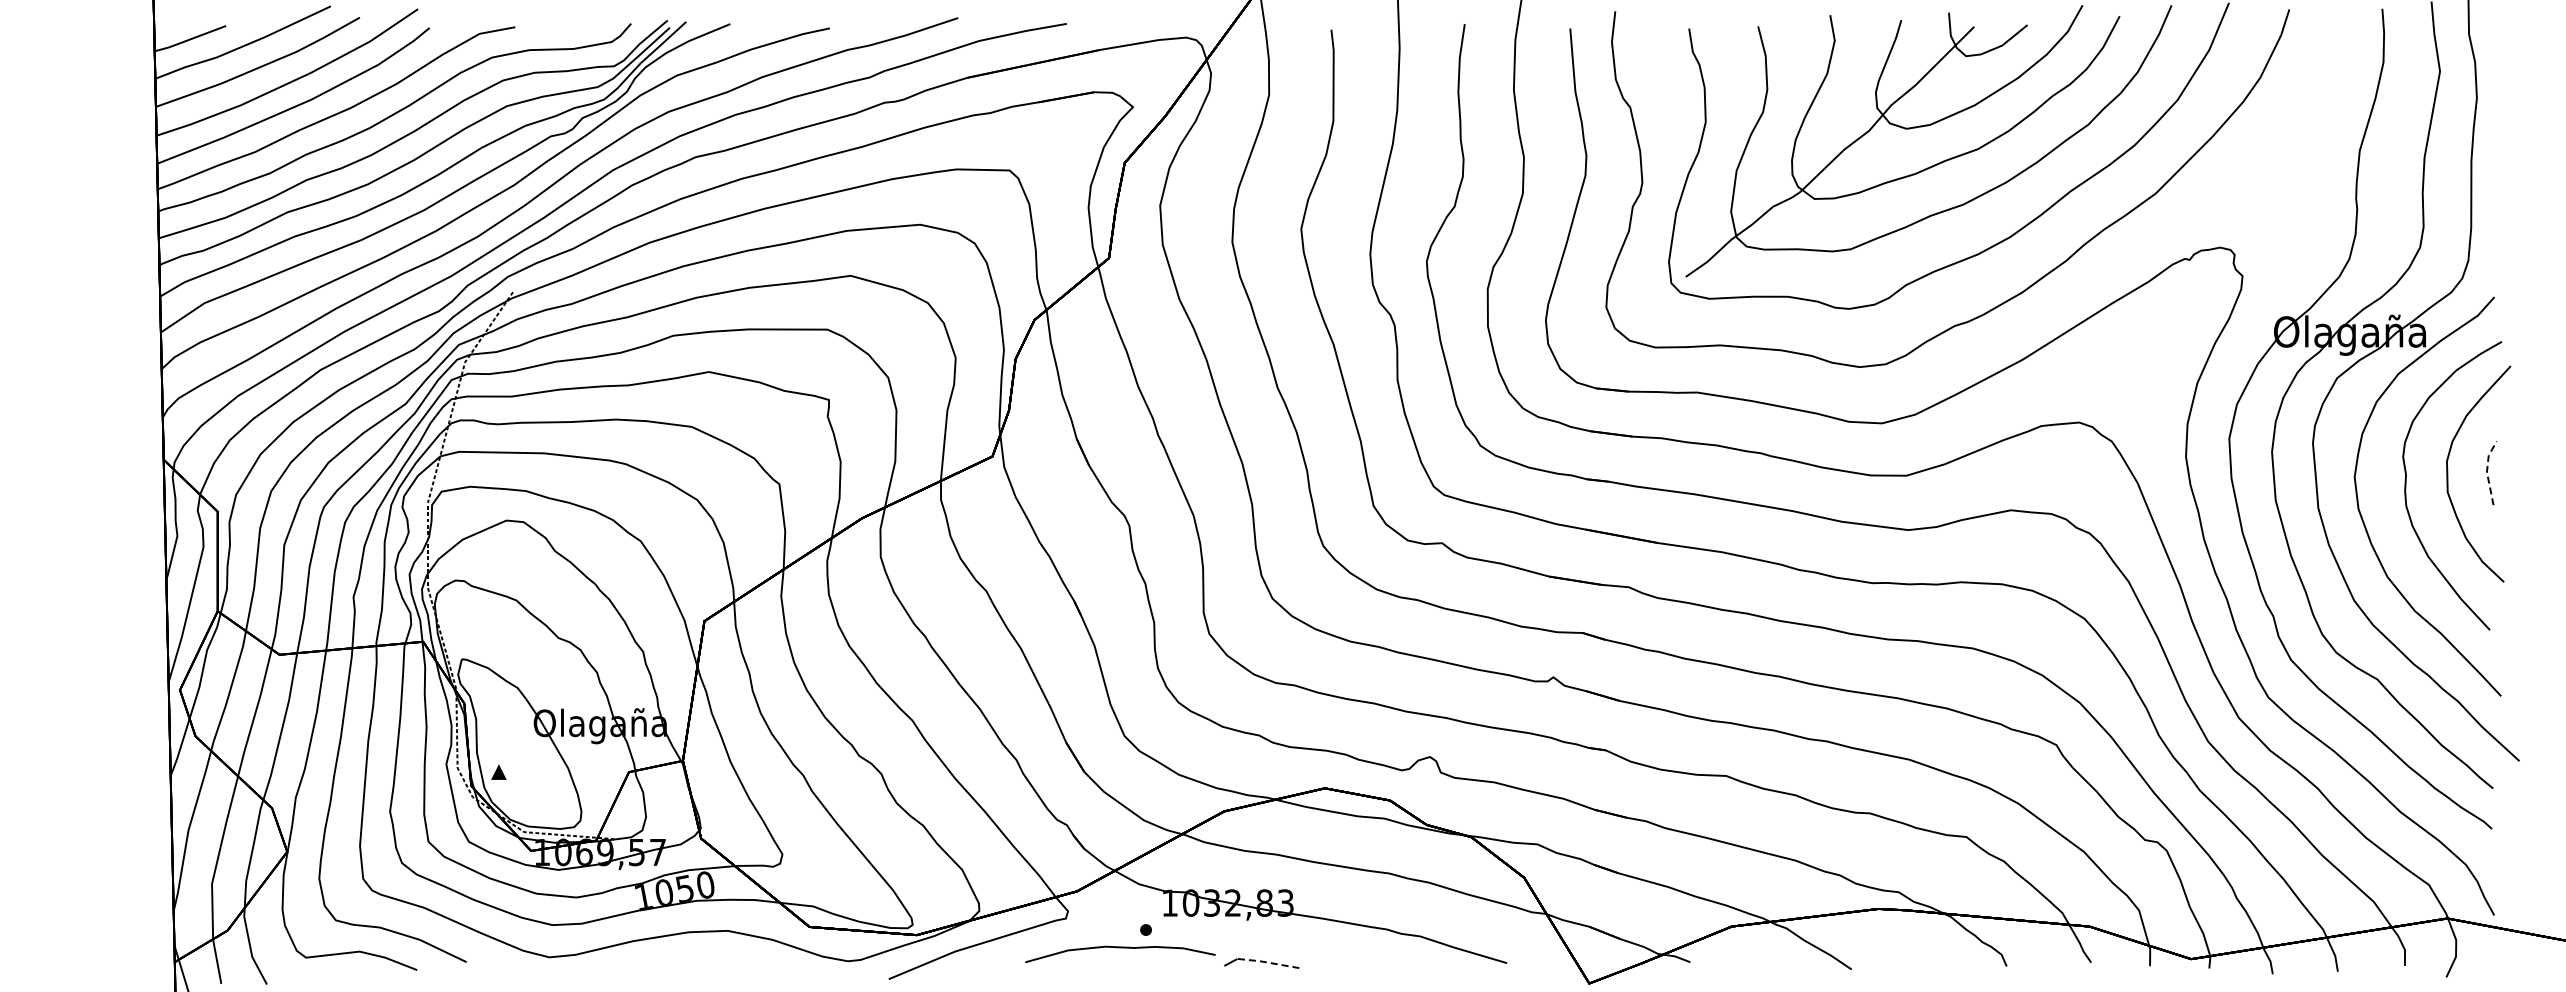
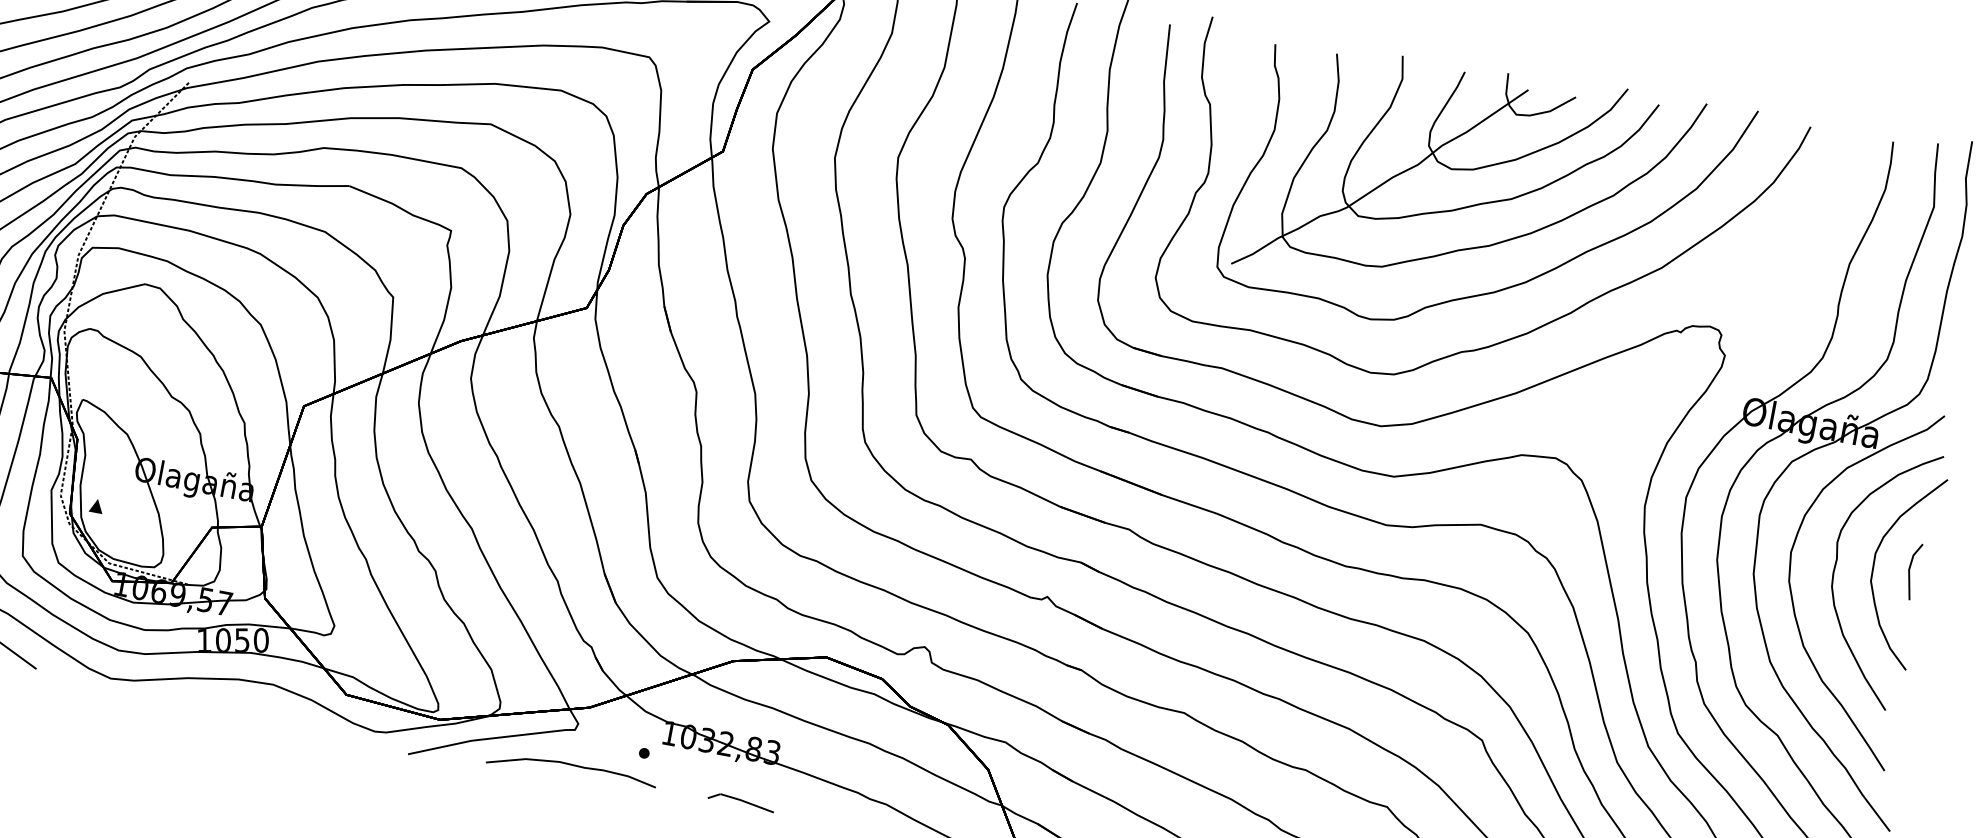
line: (2486, 472) -> (1908, 570), dashed -> solid
curve: (1120, 948) -> (572, 766), moved
line: (1268, 962) -> (747, 802), dashed -> solid

